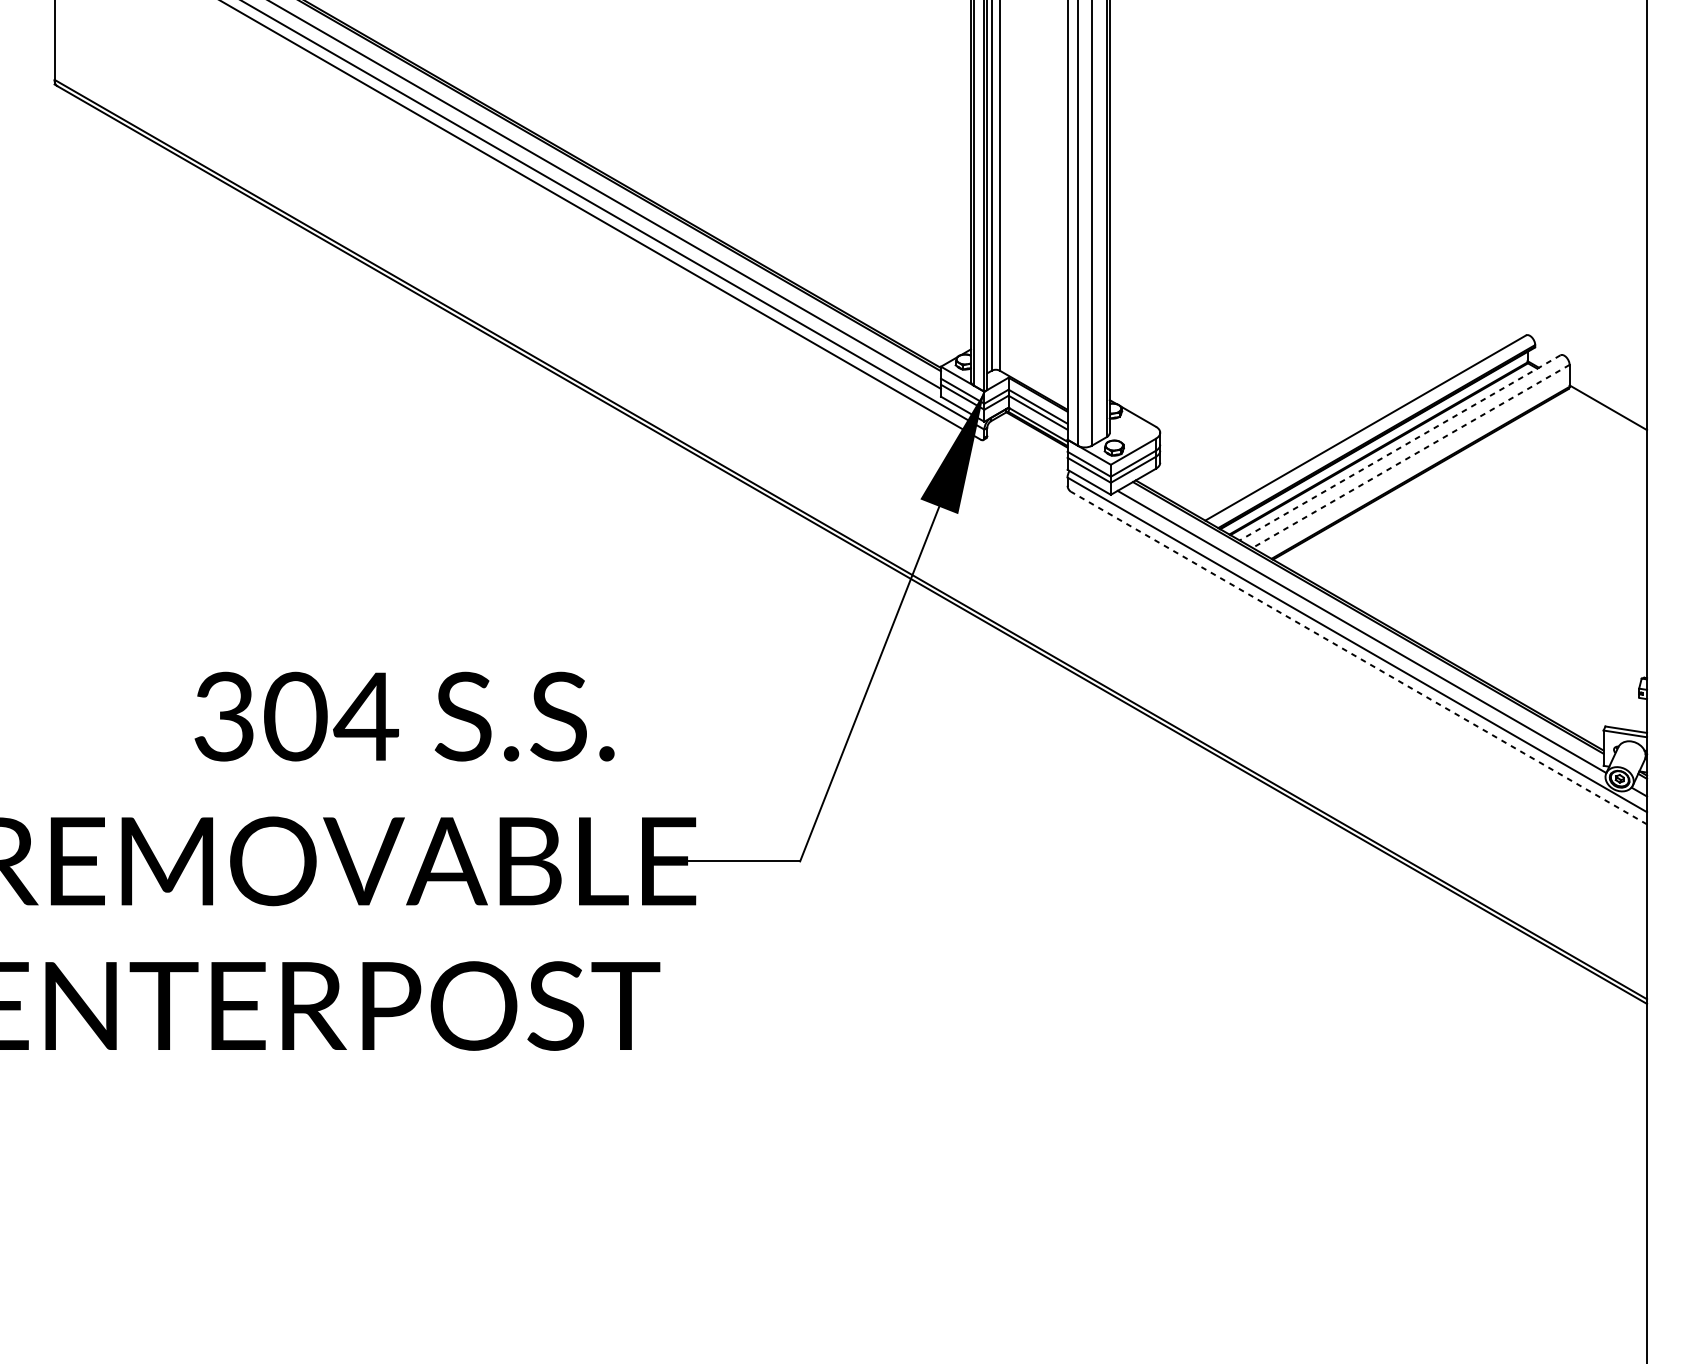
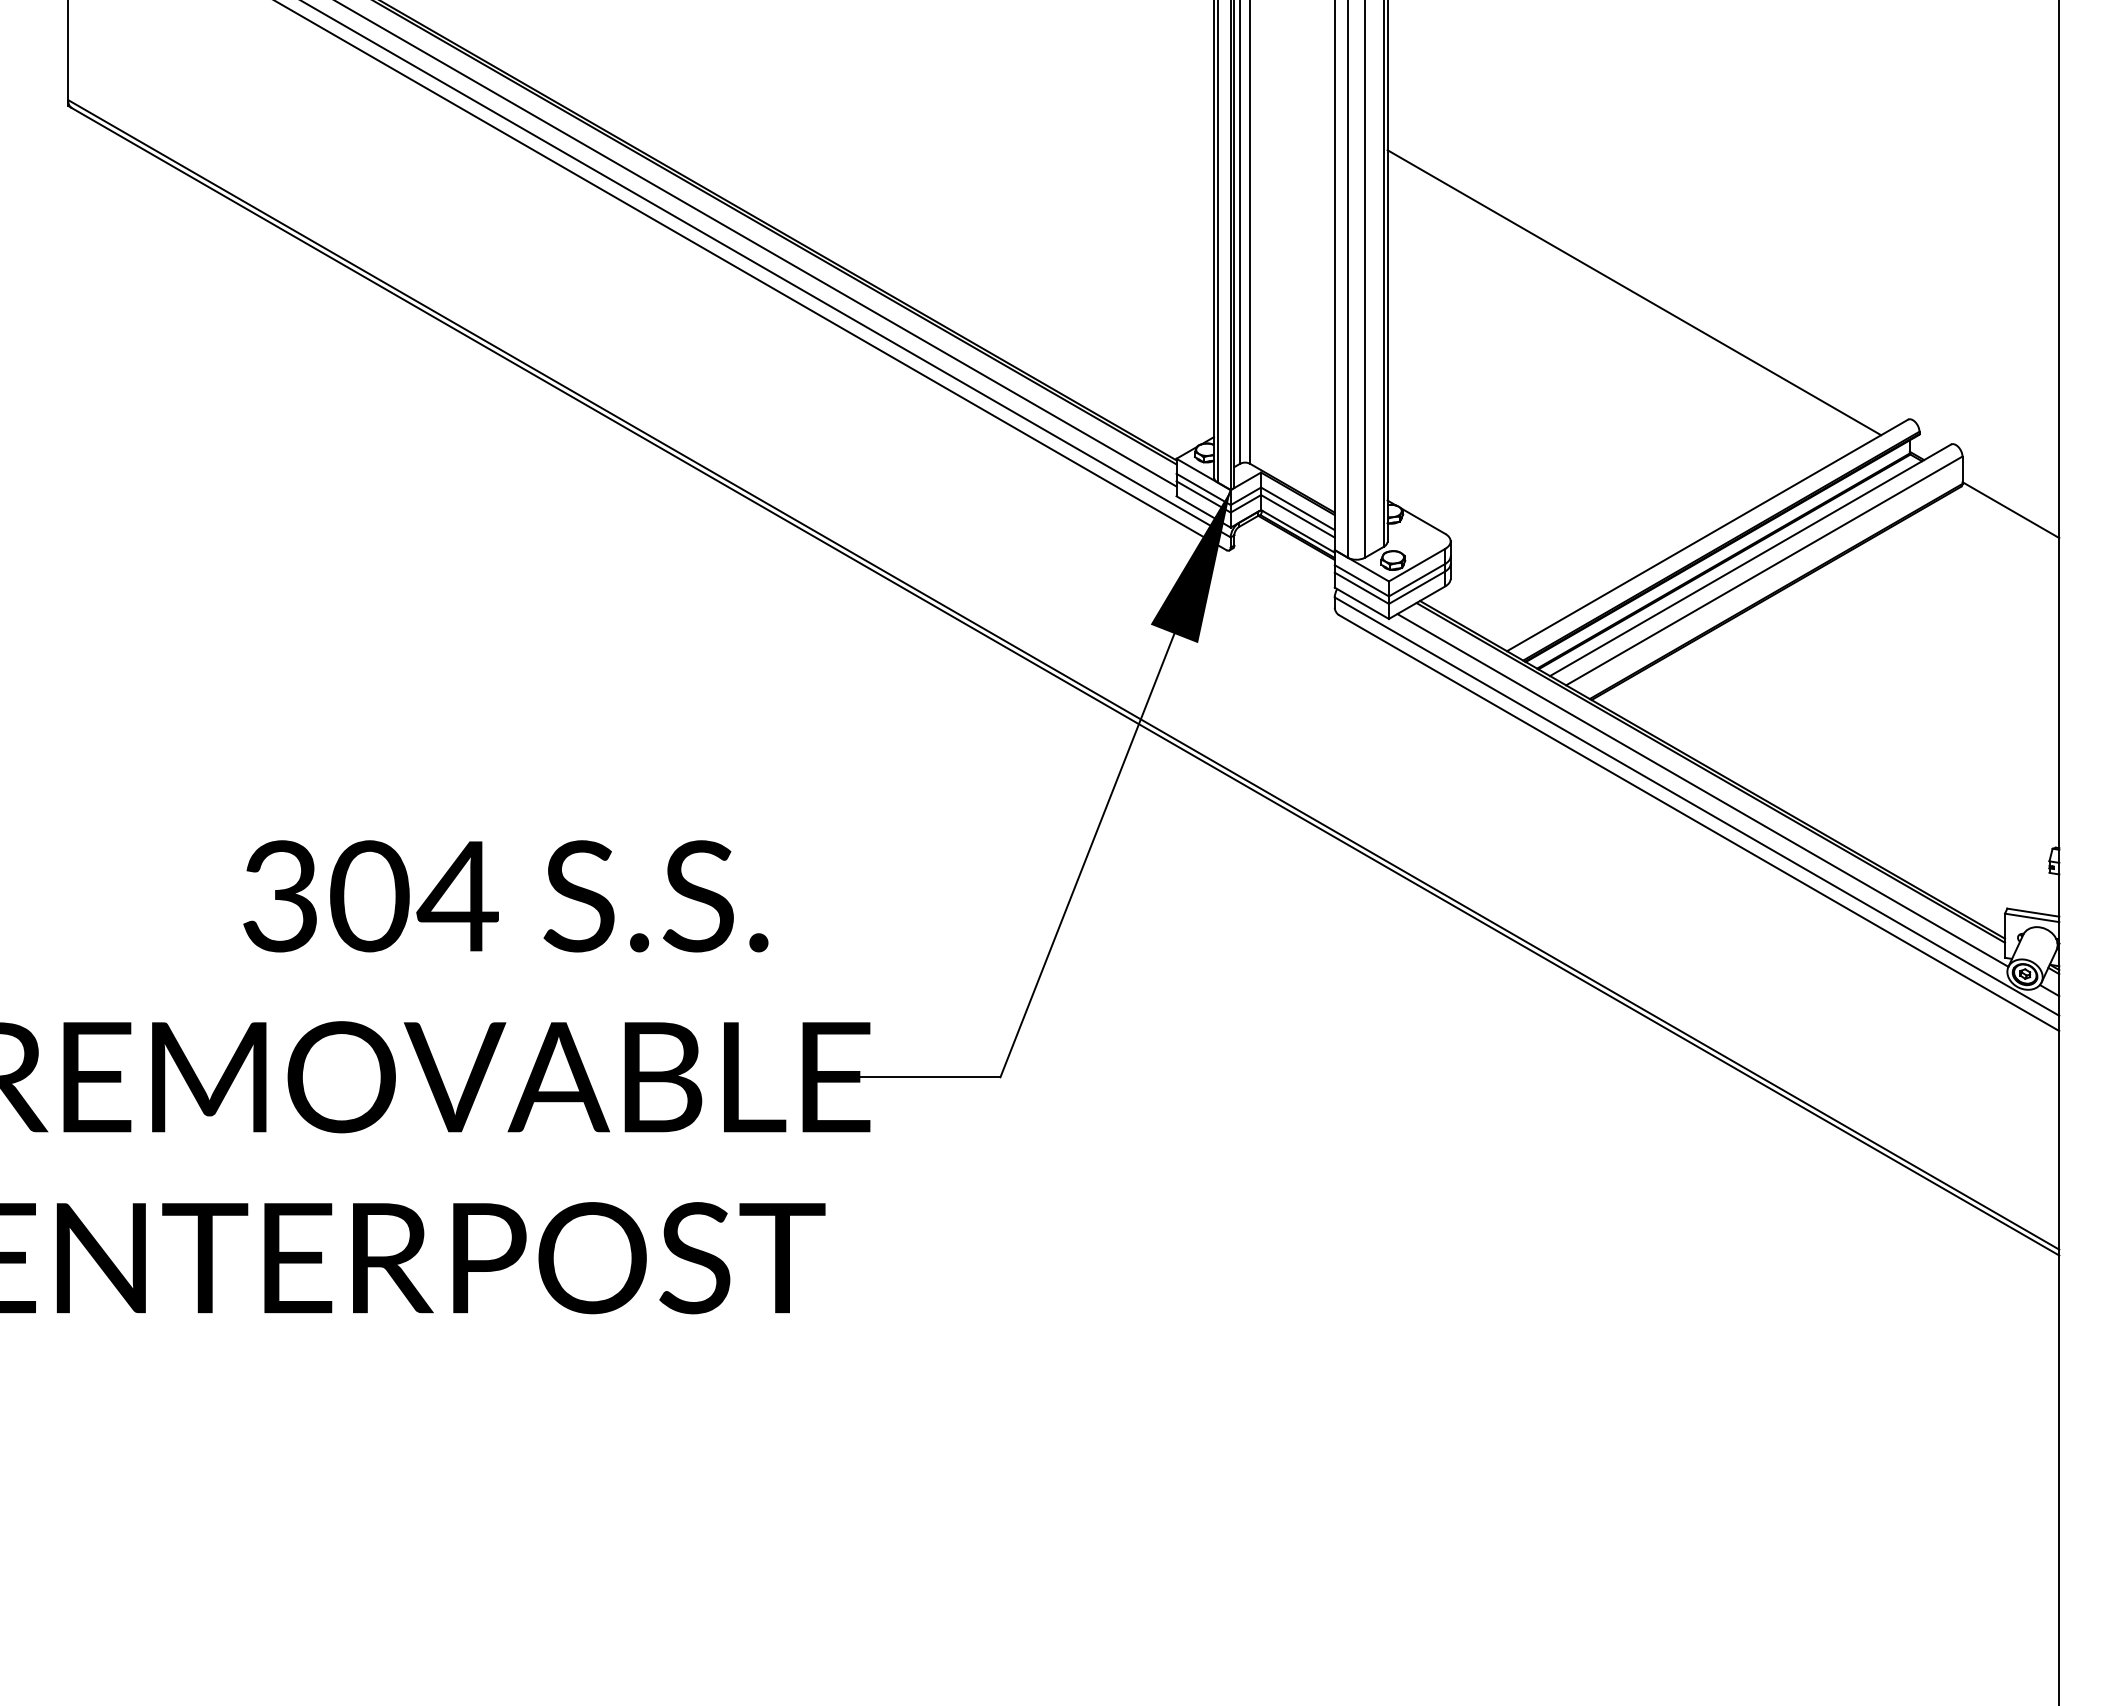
line: (1307, 233) -> (1634, 292), added
line: (1400, 448) -> (1750, 560), dashed -> solid
line: (1411, 456) -> (1764, 570), dashed -> solid
line: (1359, 658) -> (1699, 823), dashed -> solid

